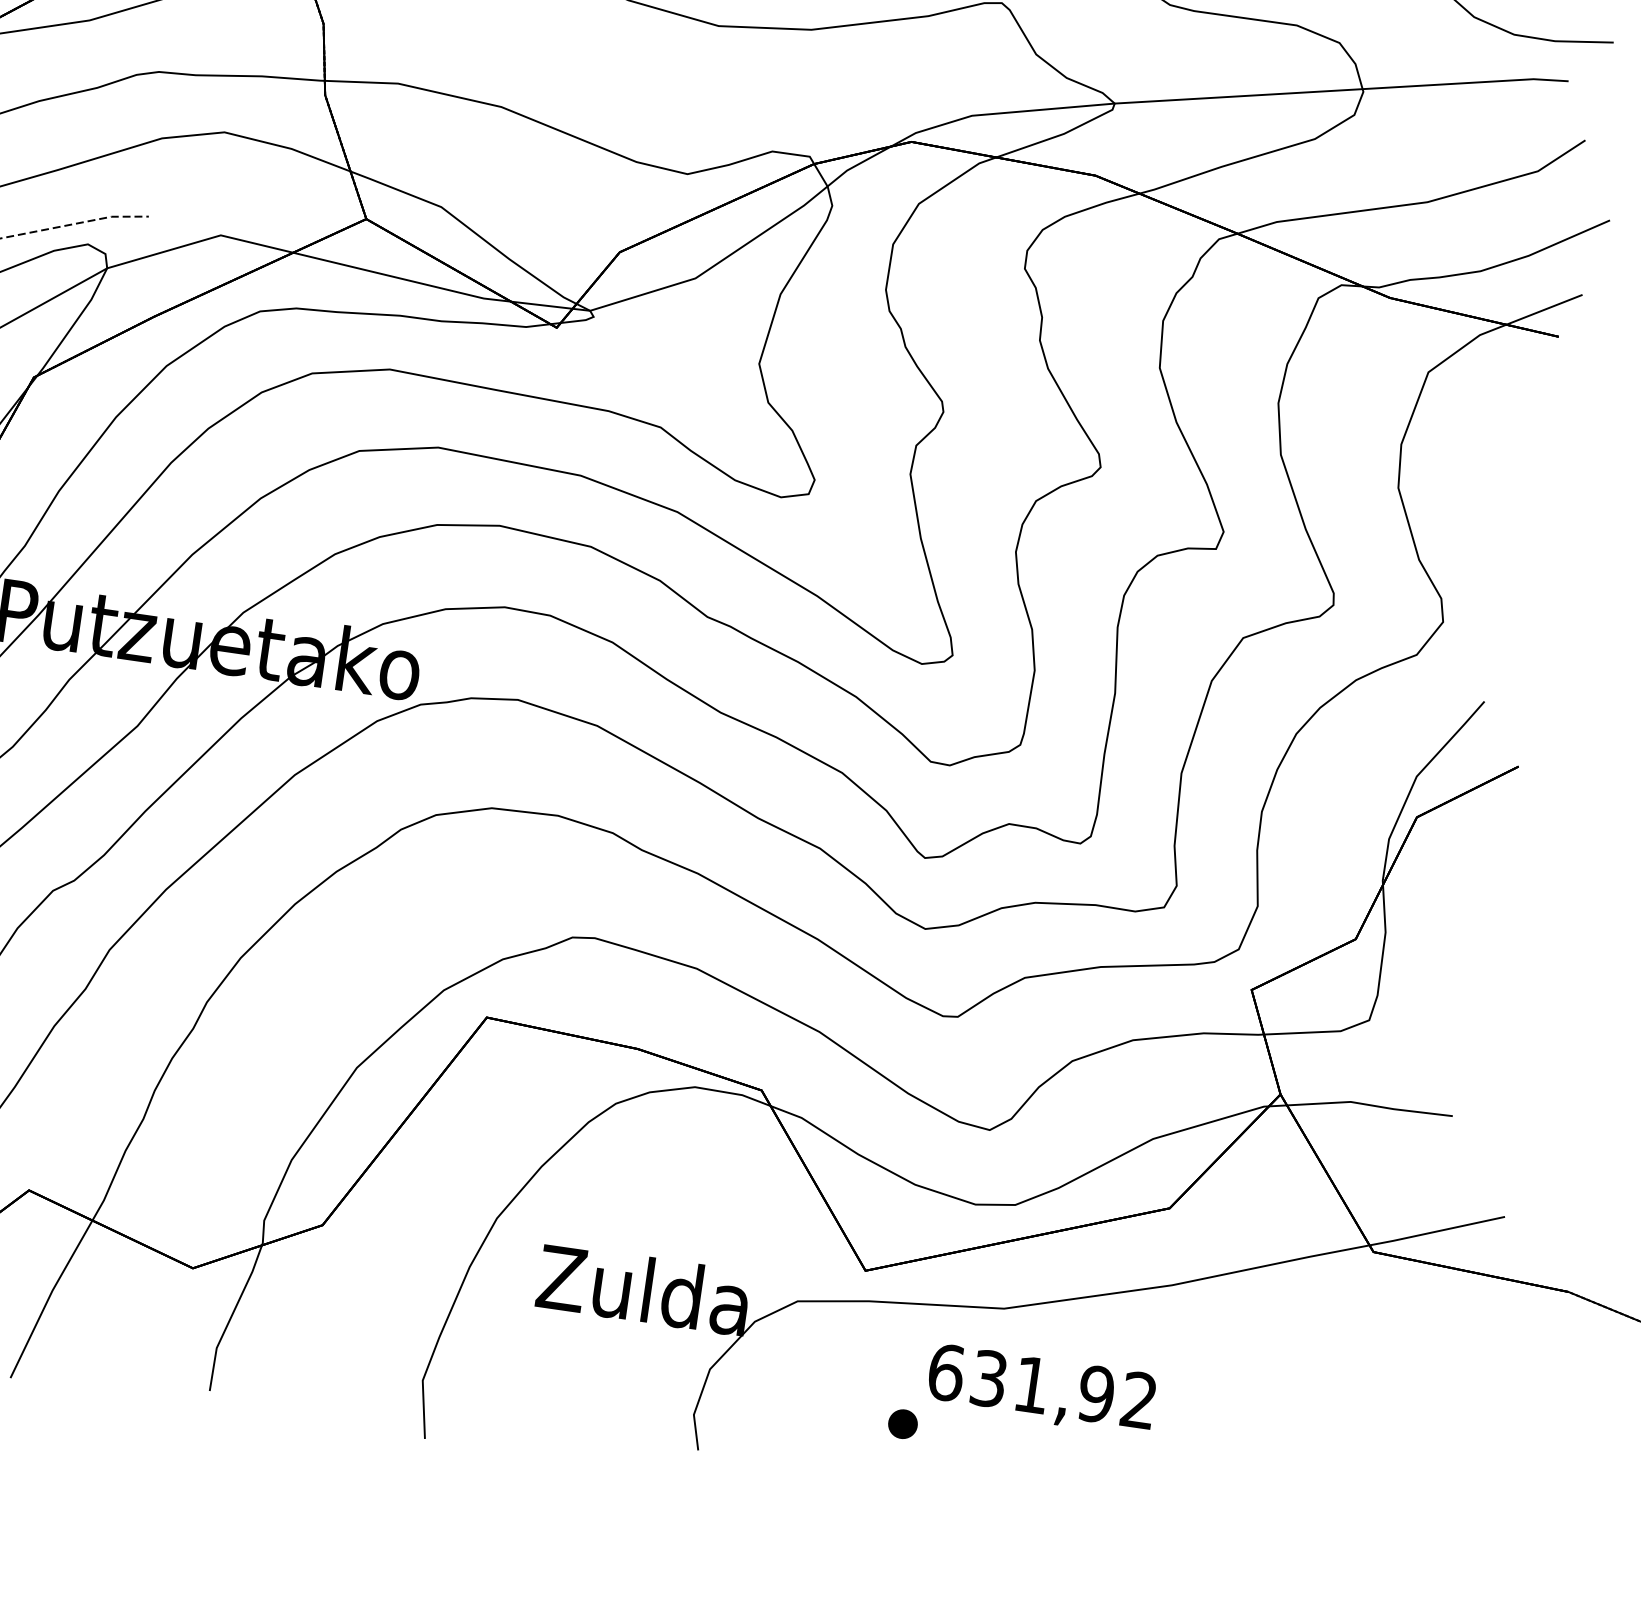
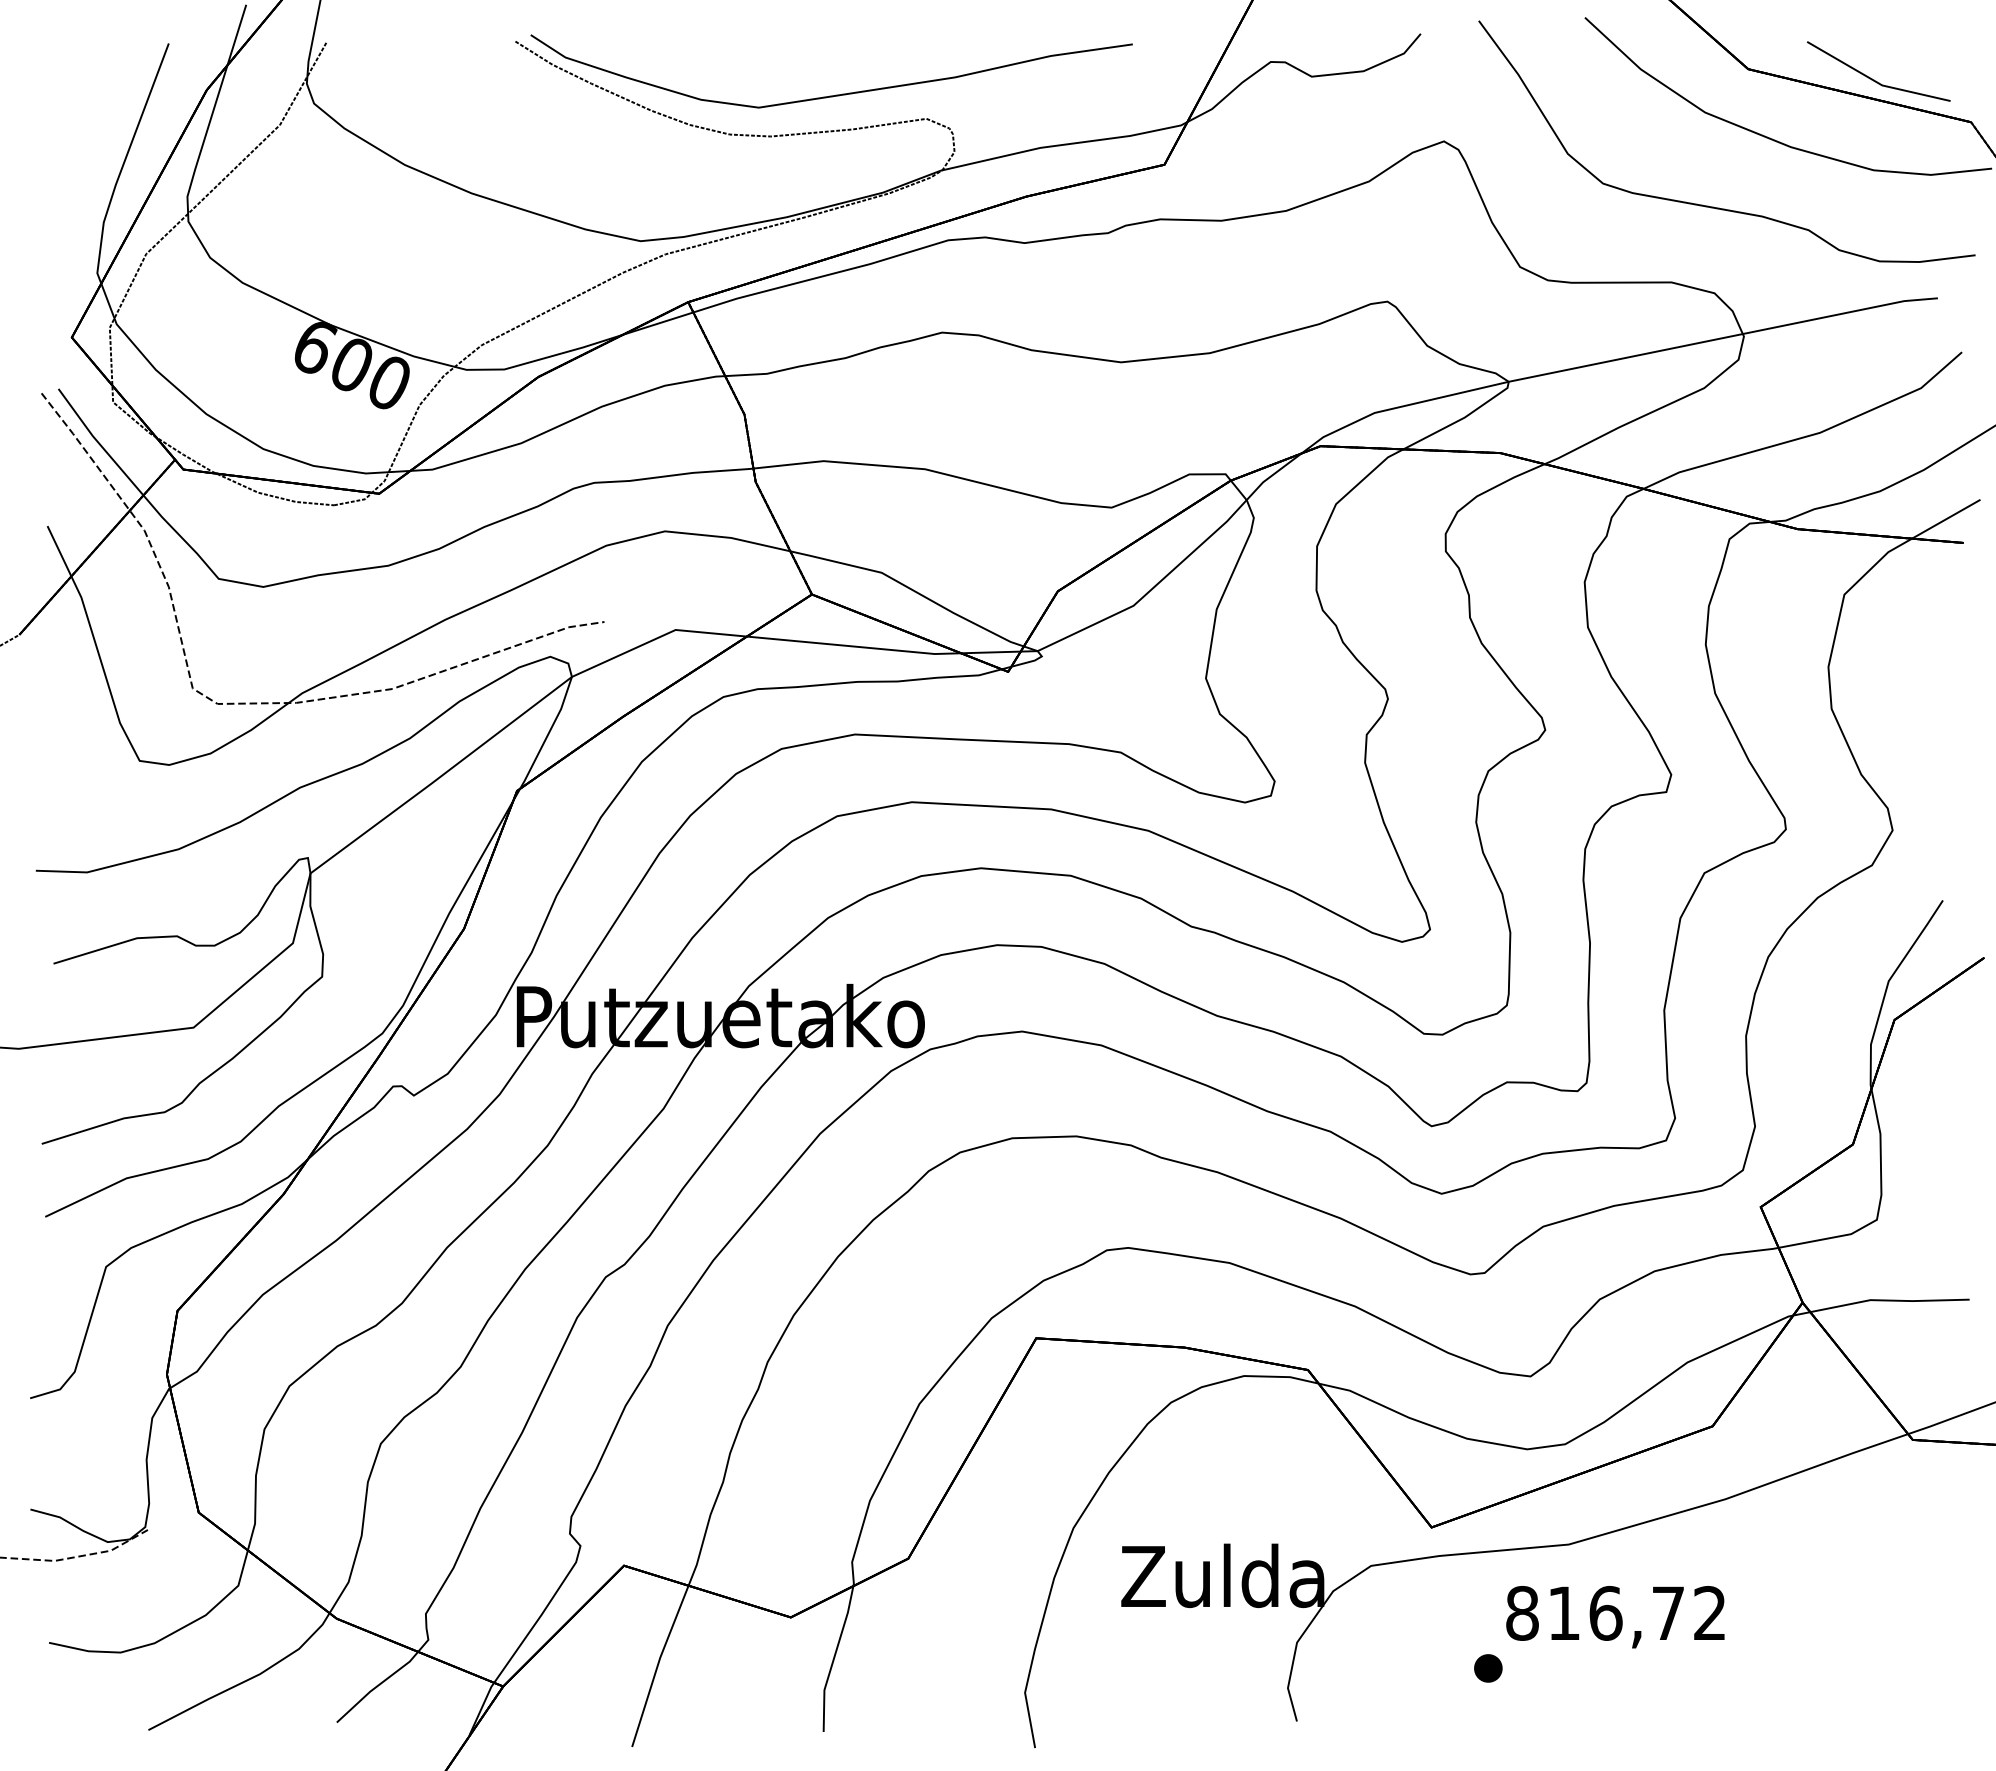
text: (1021, 1383) -> (1595, 1613), 631,92 -> 816,72

